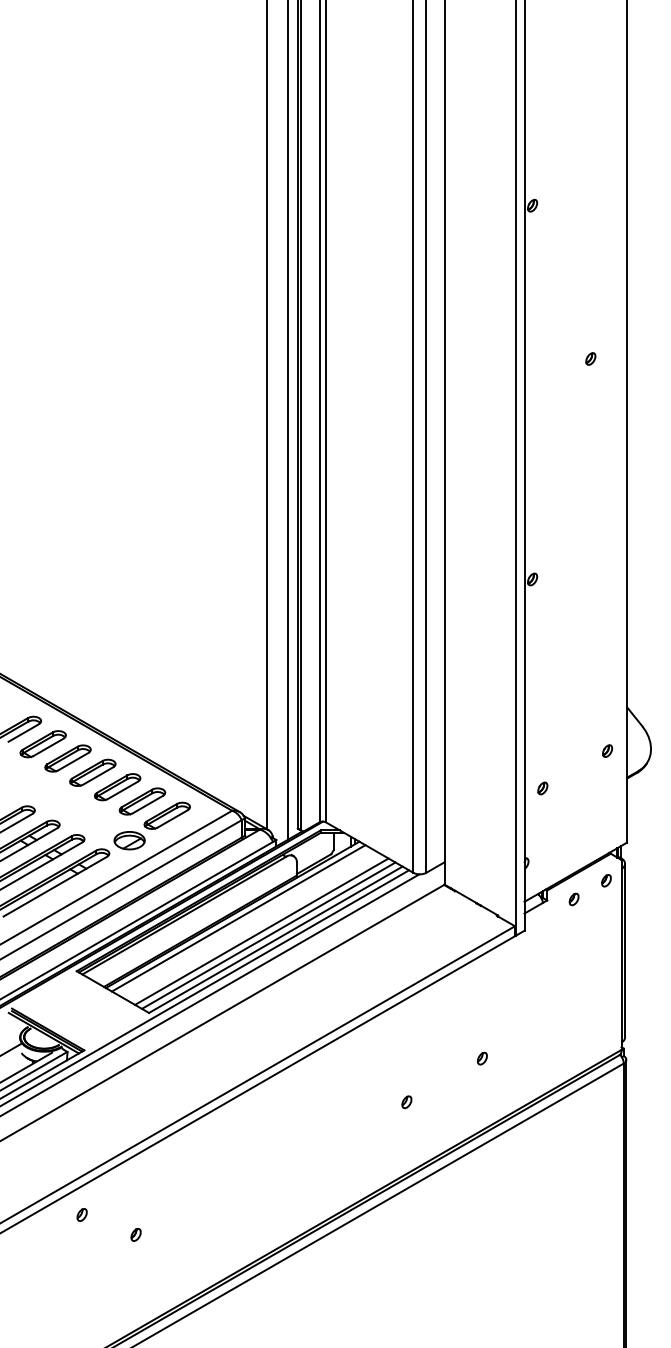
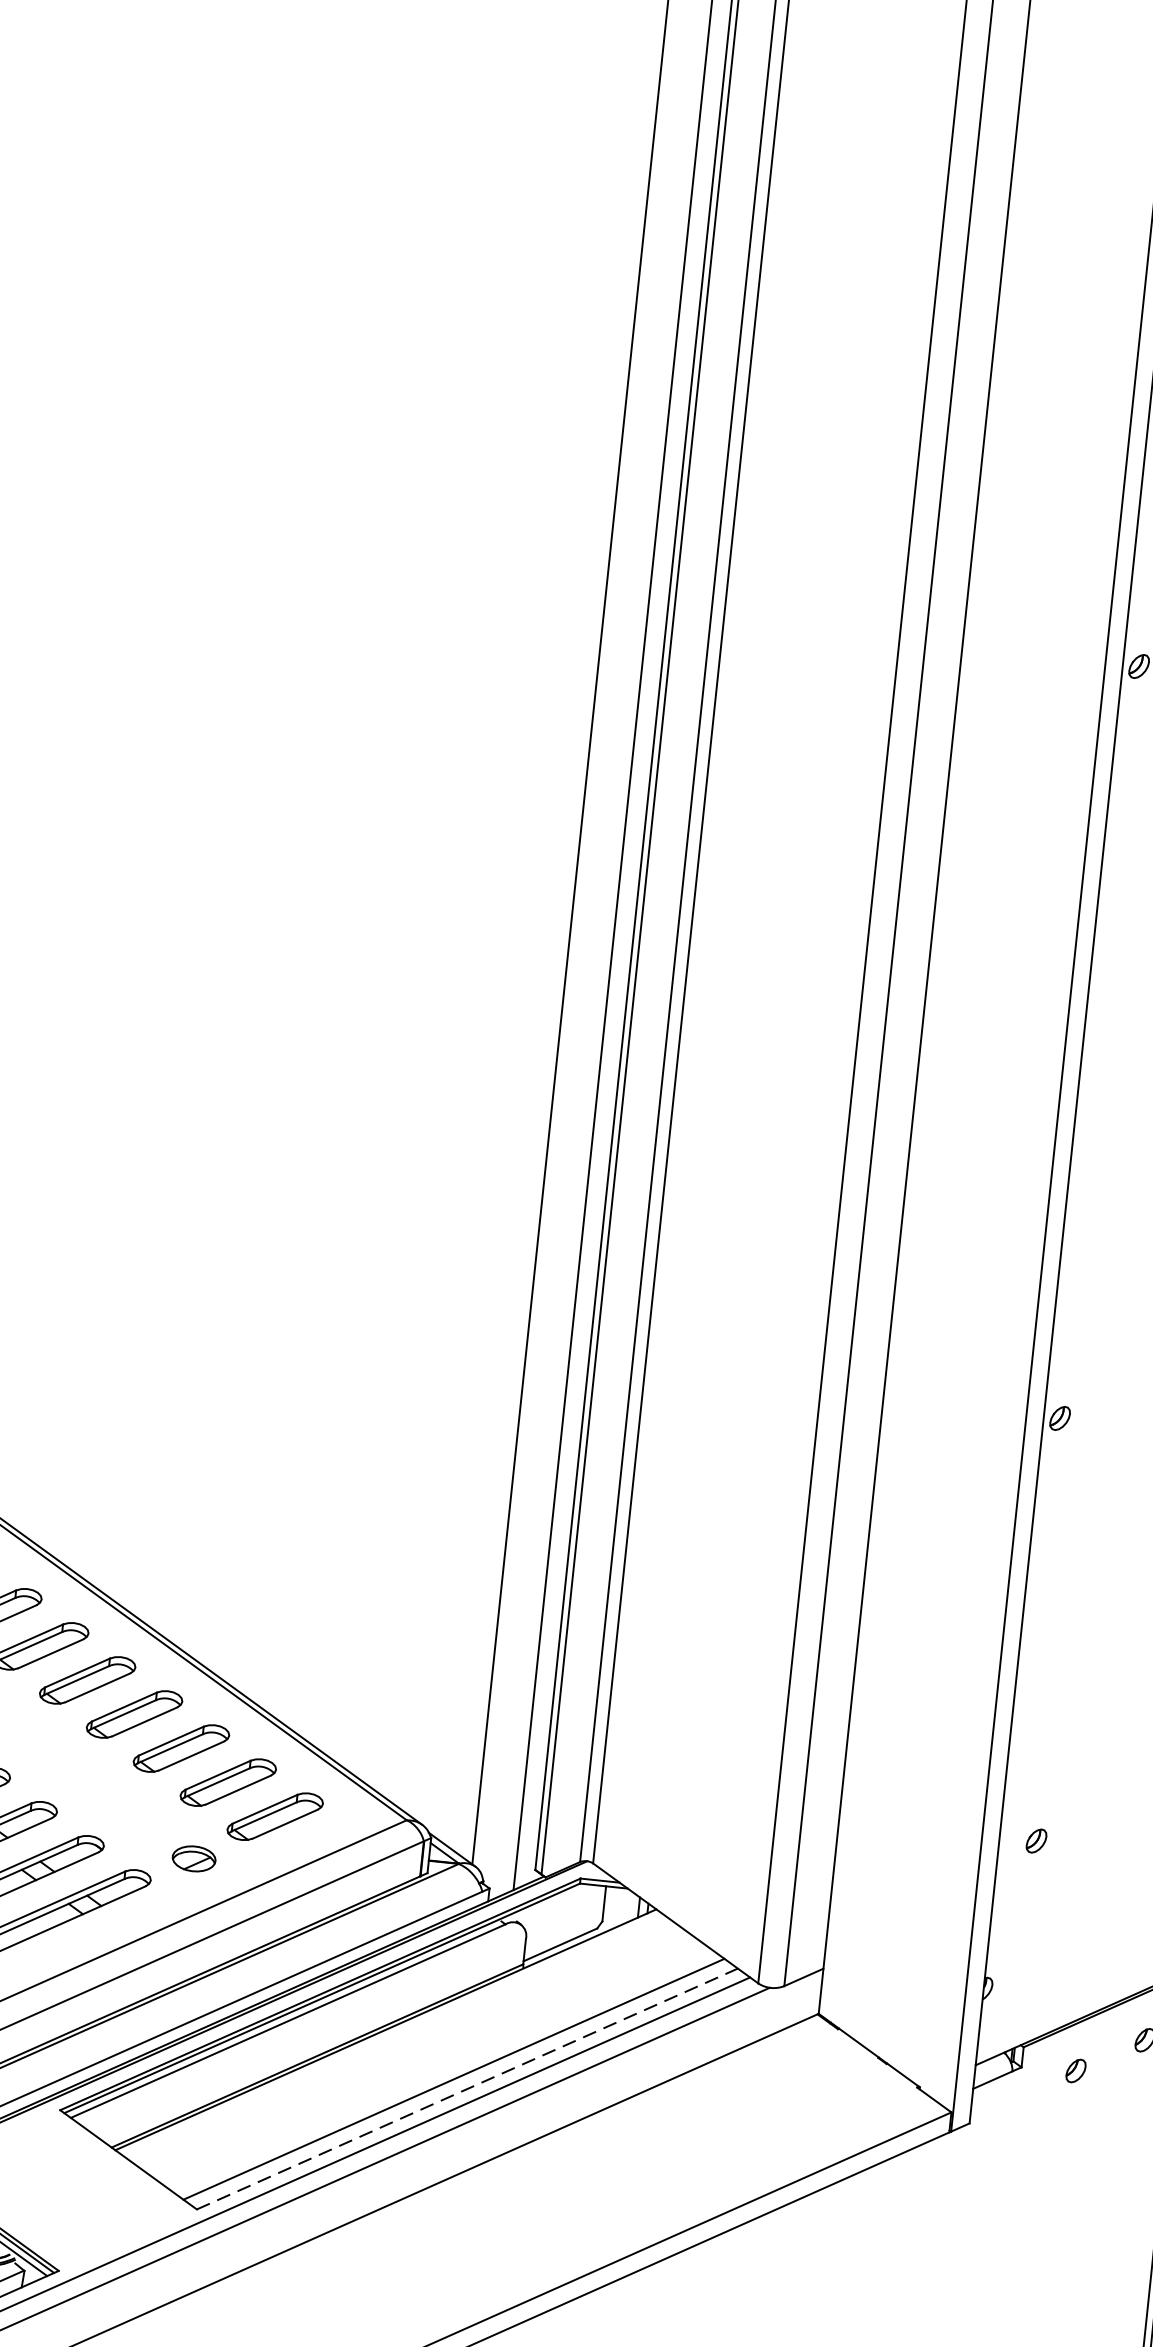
part: (129, 840) -> (193, 1858), size x0.7
line: (238, 918) -> (396, 2038), removed
line: (261, 931) -> (440, 2069), removed
line: (276, 939) -> (468, 2088), solid -> dashed

